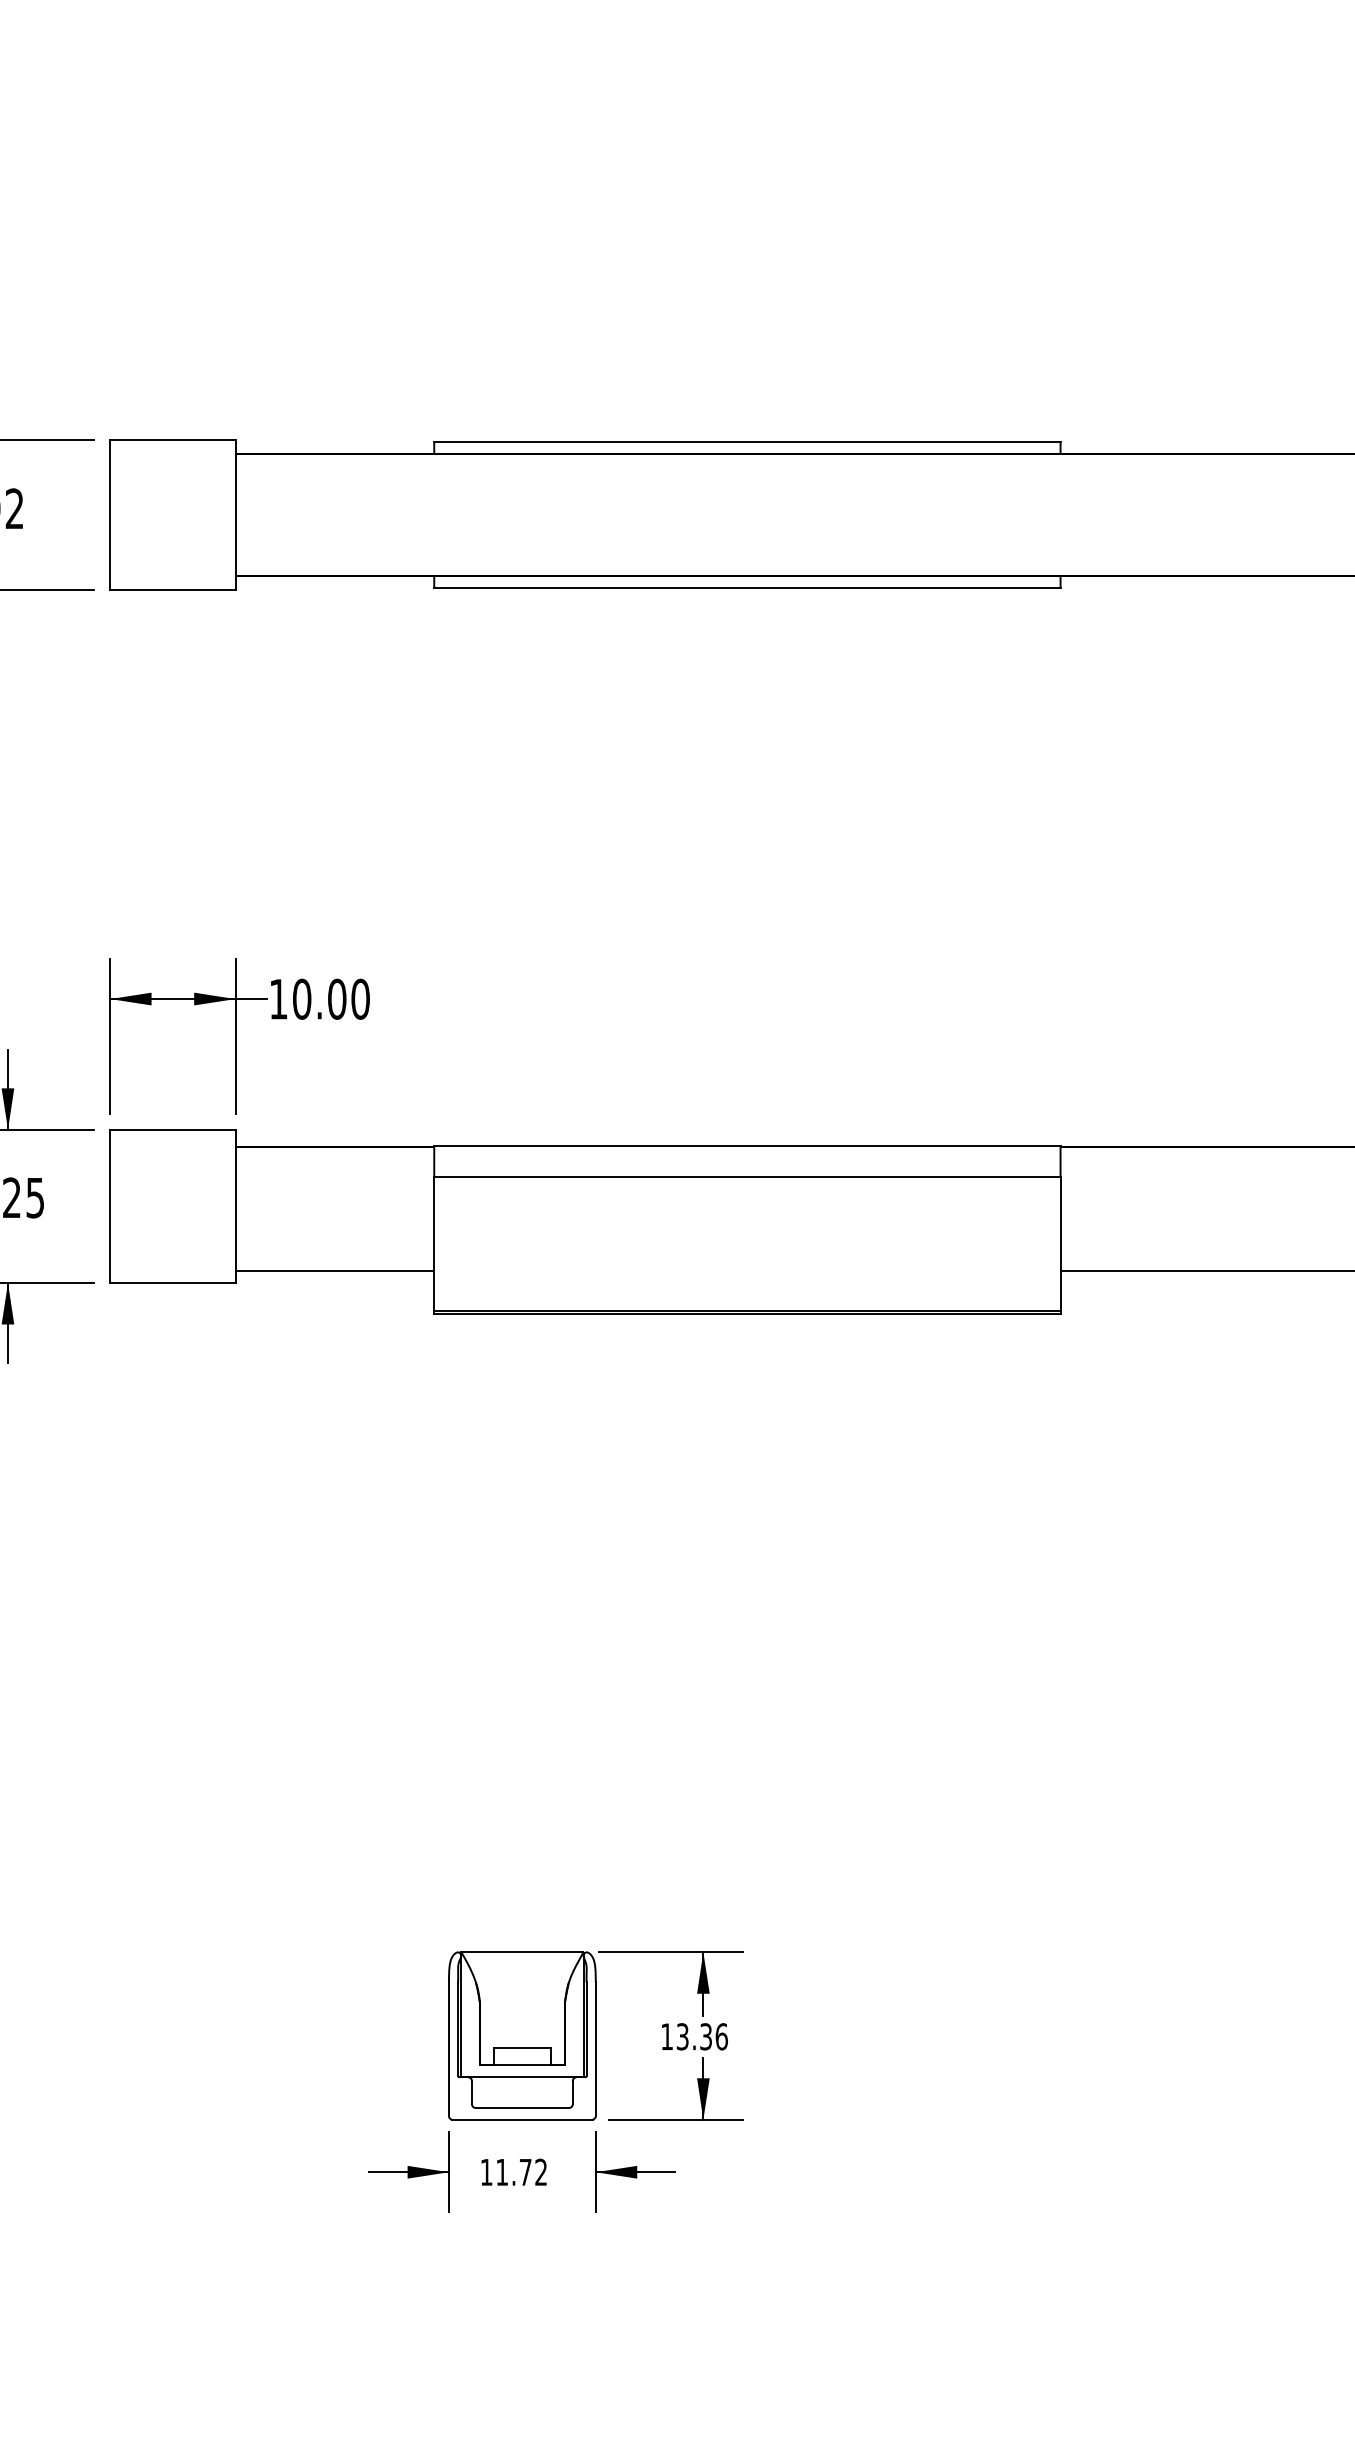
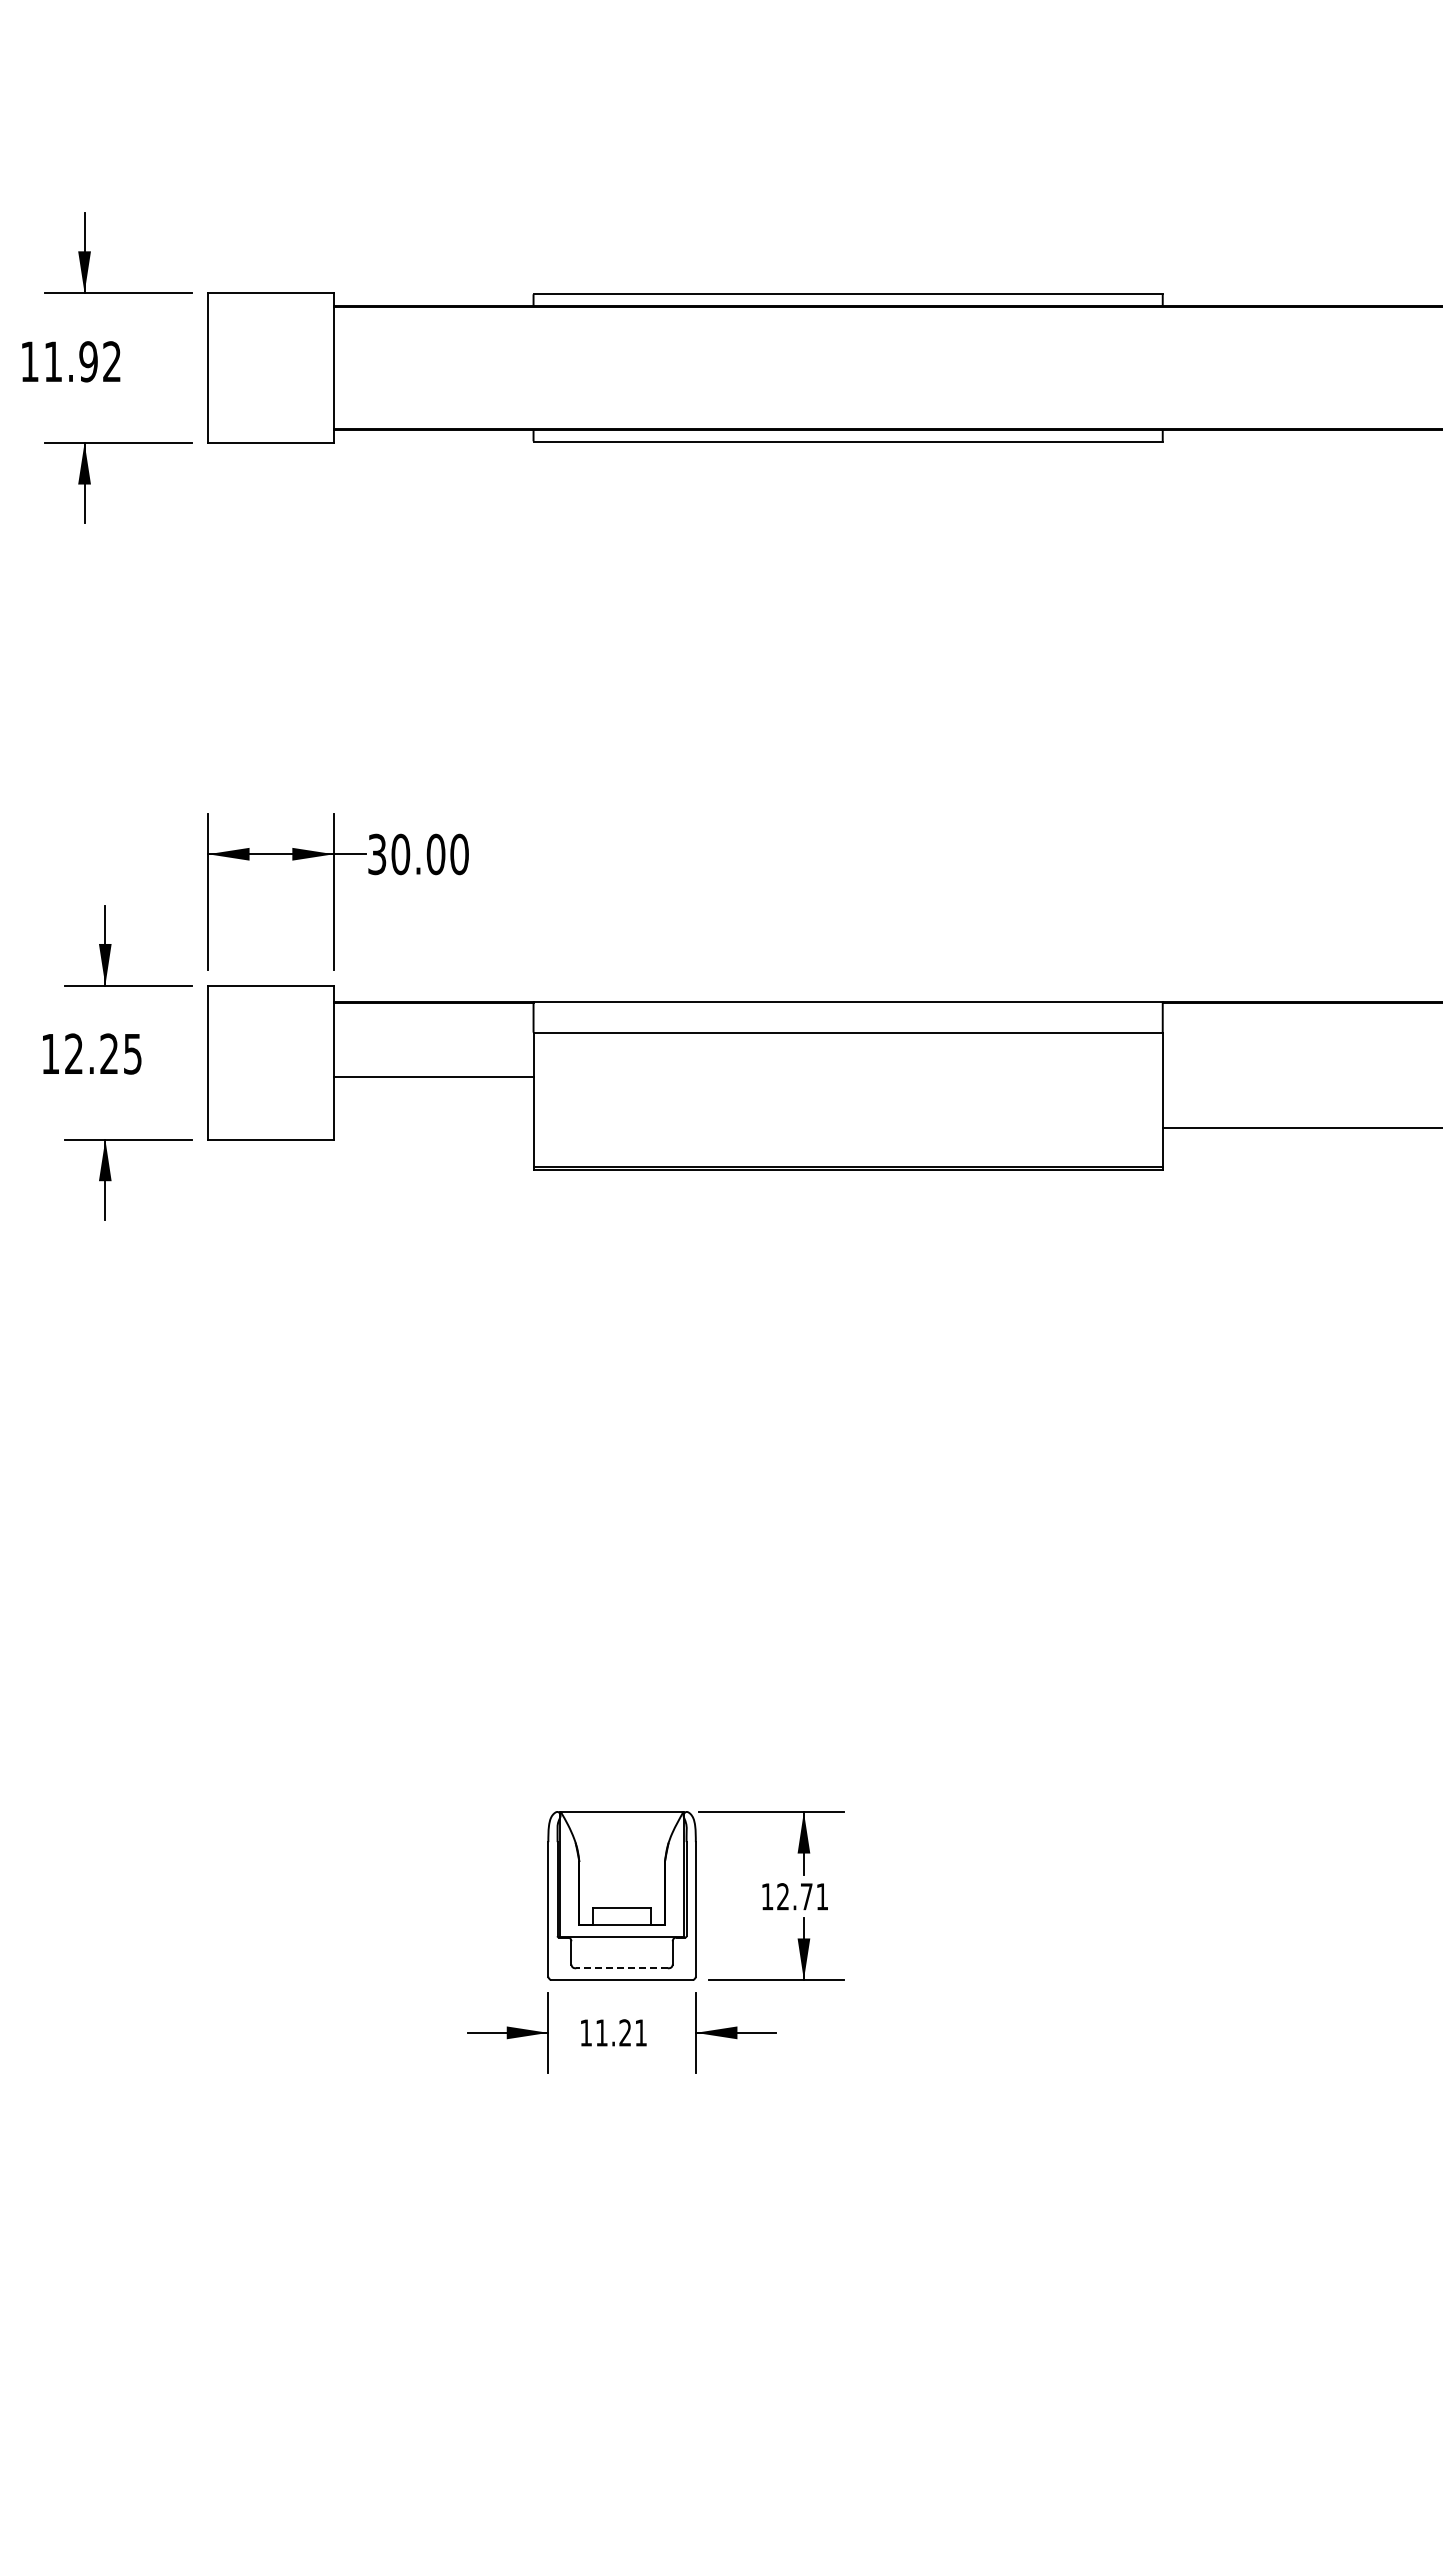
text: (278, 999) -> (377, 854), 10.00 -> 30.00
line: (334, 1271) -> (433, 1076), moved
text: (701, 2036) -> (802, 1896), 13.36 -> 12.71
line: (522, 2108) -> (622, 1968), solid -> dashed
text: (532, 2171) -> (632, 2032), 11.72 -> 11.21

